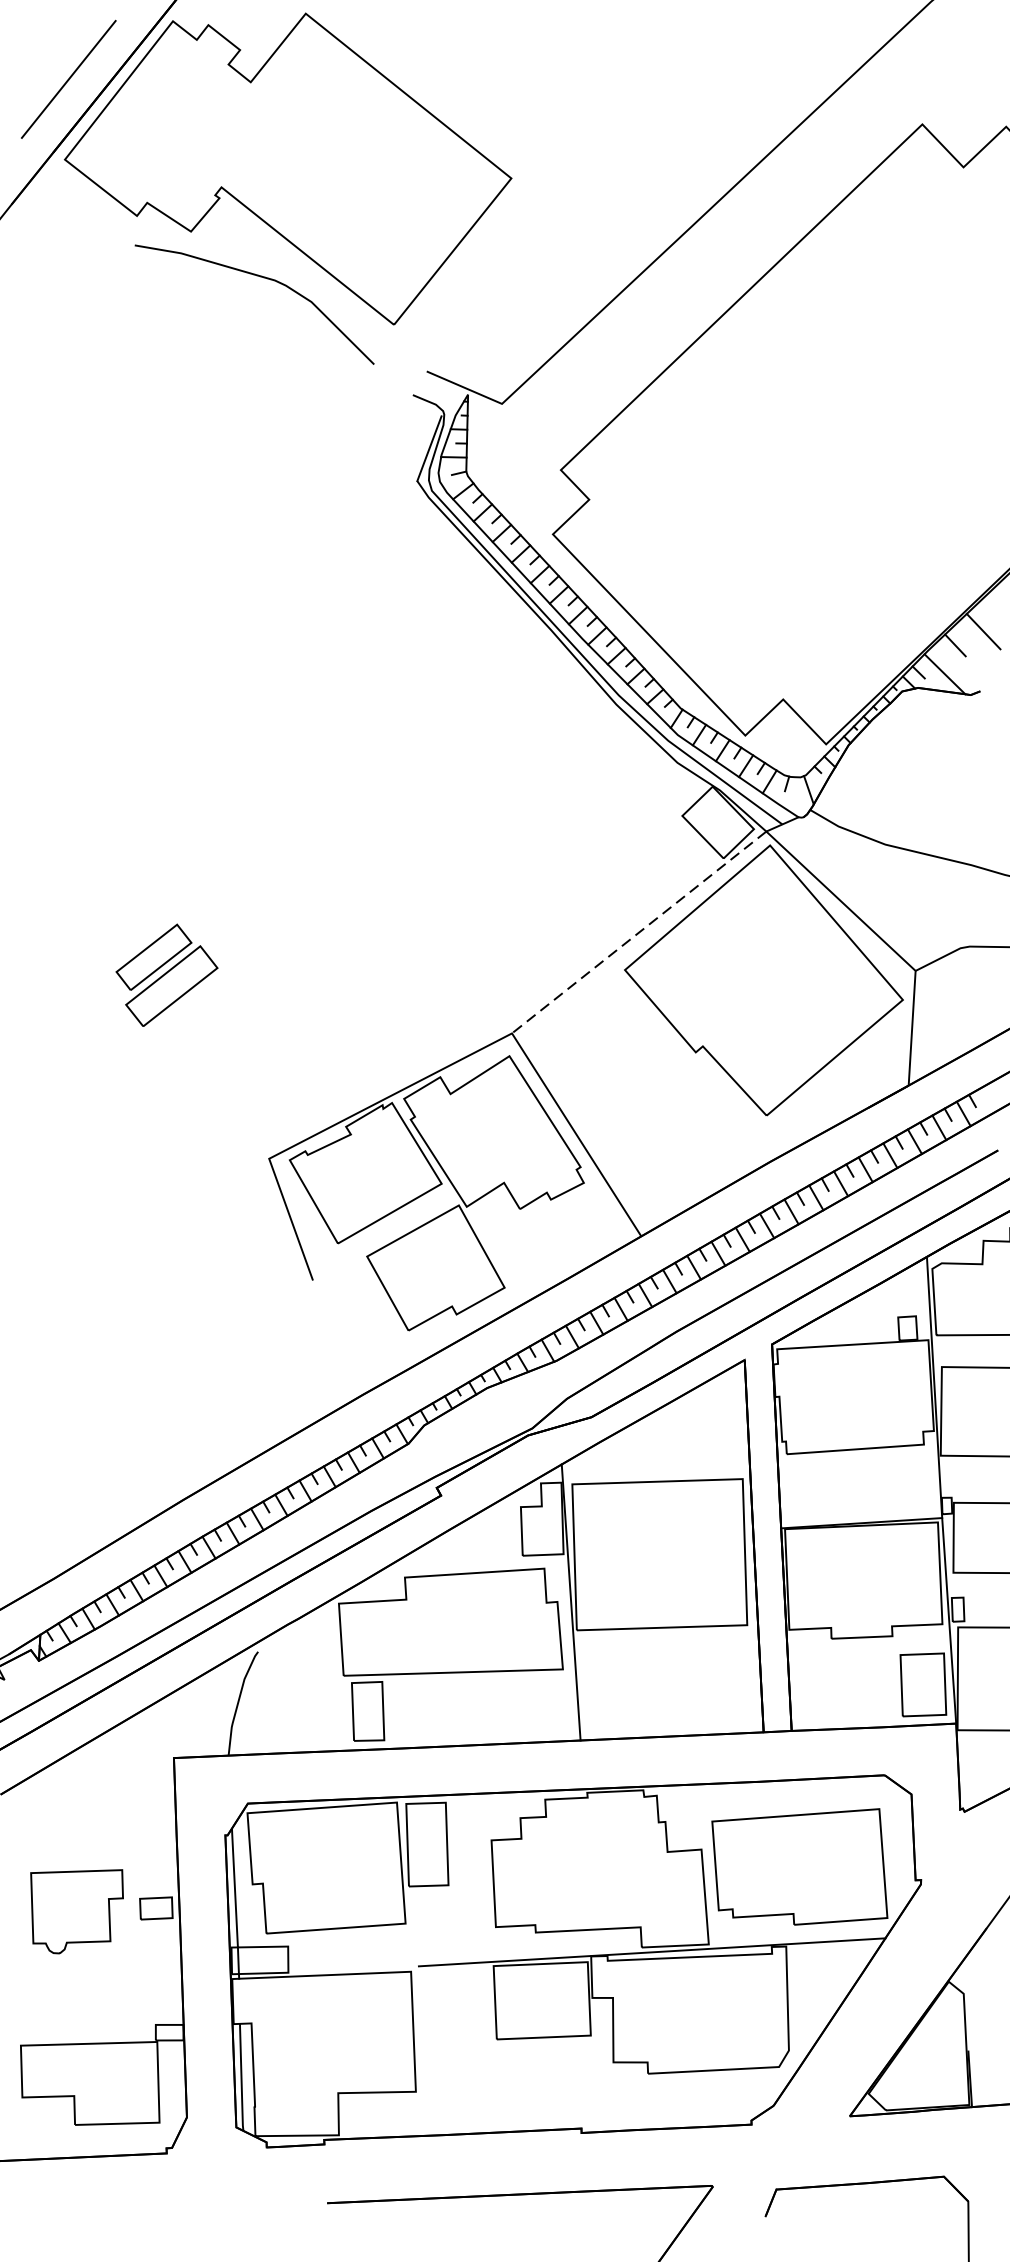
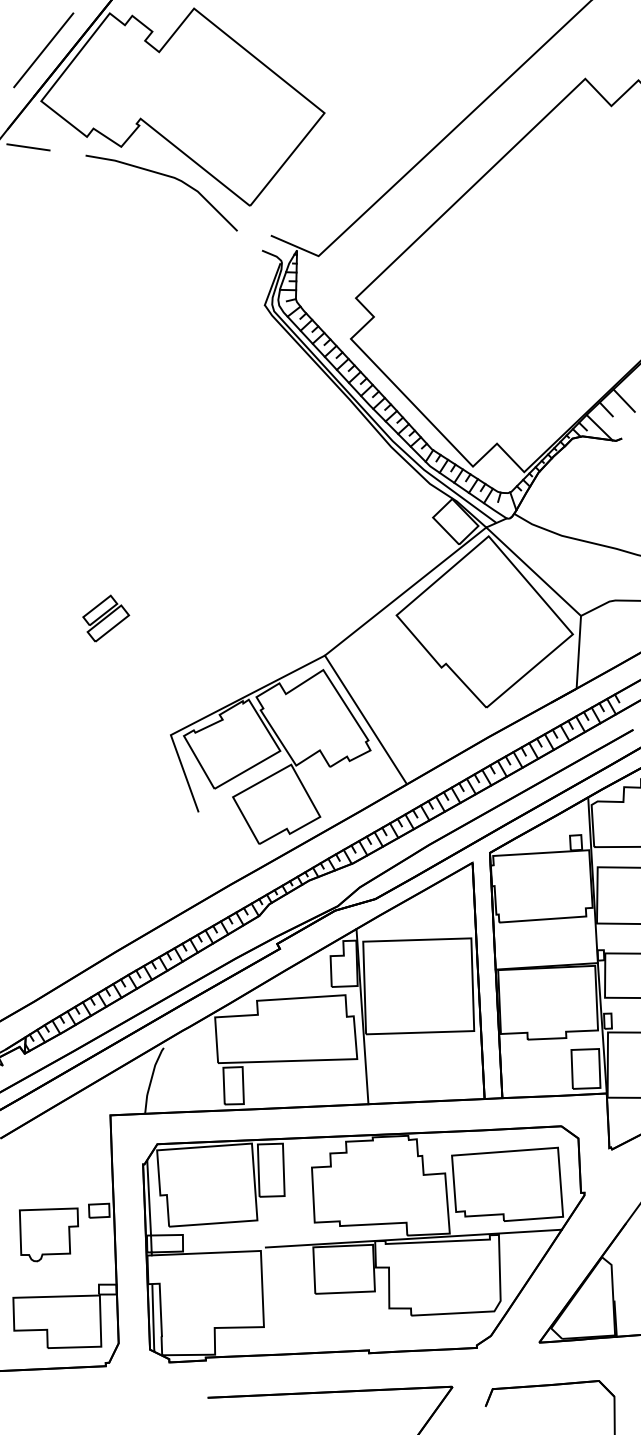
line: (44, 232) -> (28, 147), added
line: (638, 932) -> (405, 591), dashed -> solid
part: (167, 974) -> (106, 618), size x0.71
part: (76, 1911) -> (48, 1234), moved

